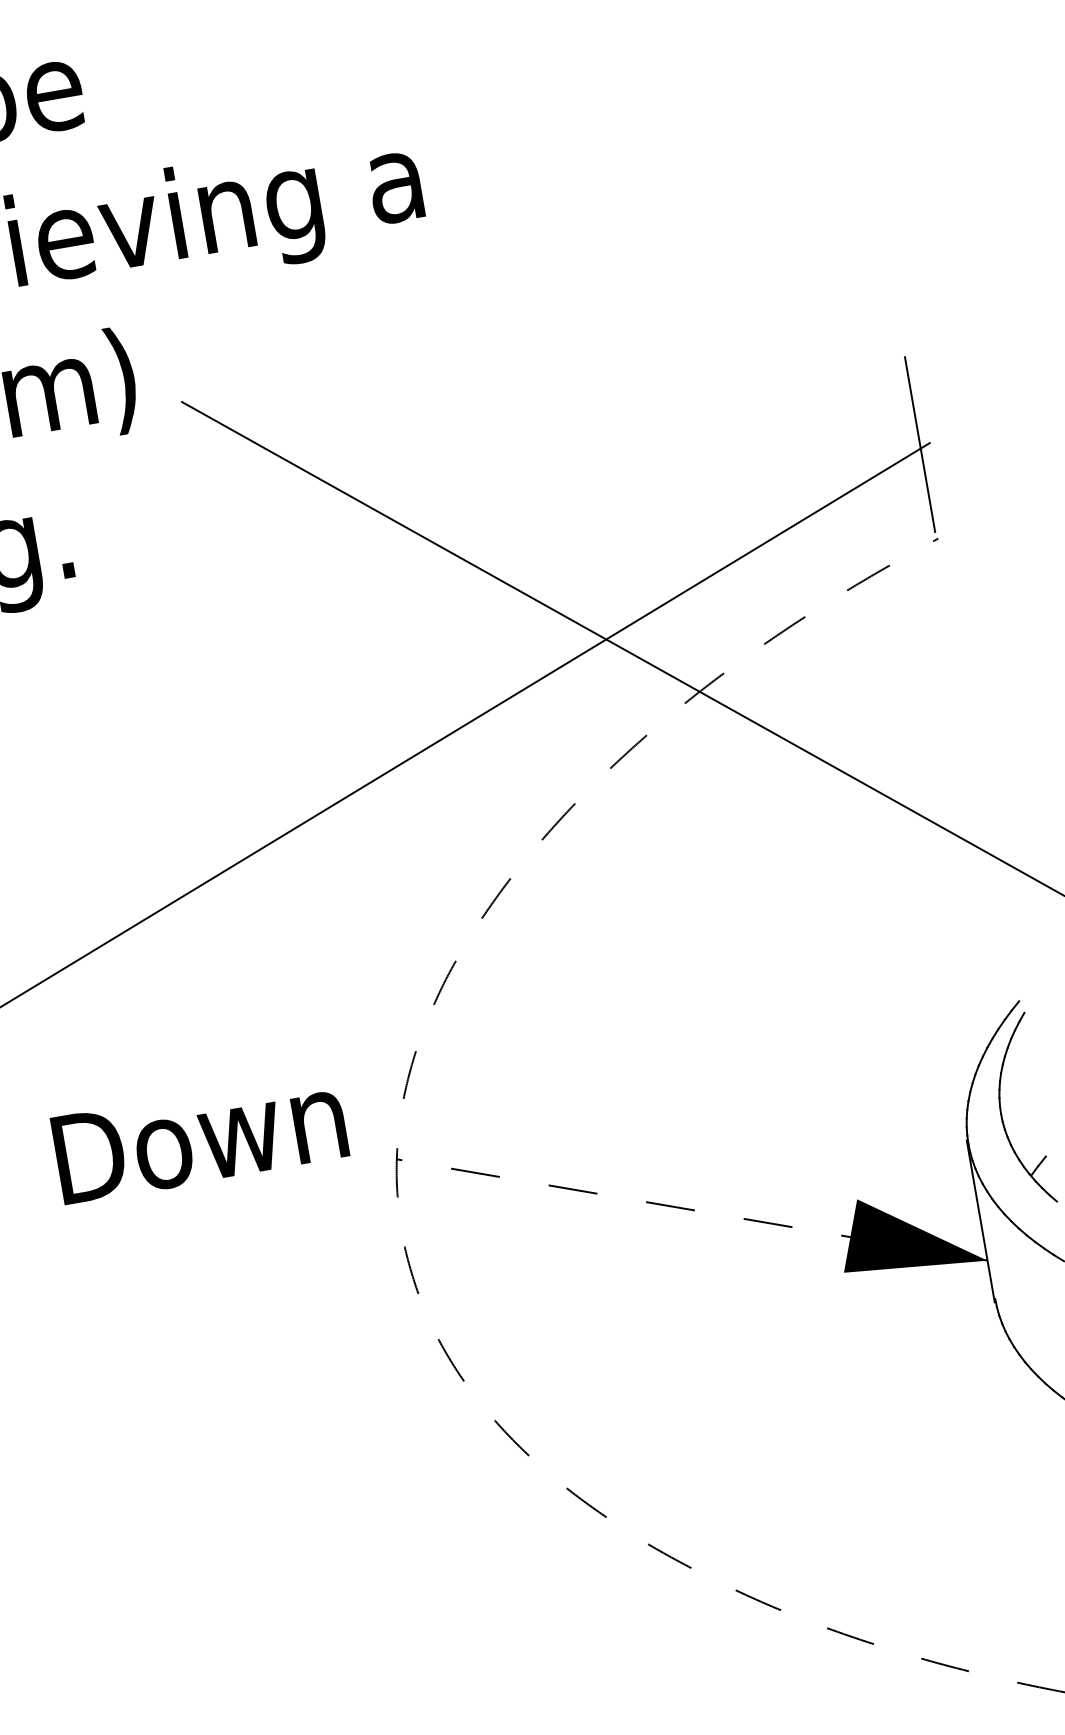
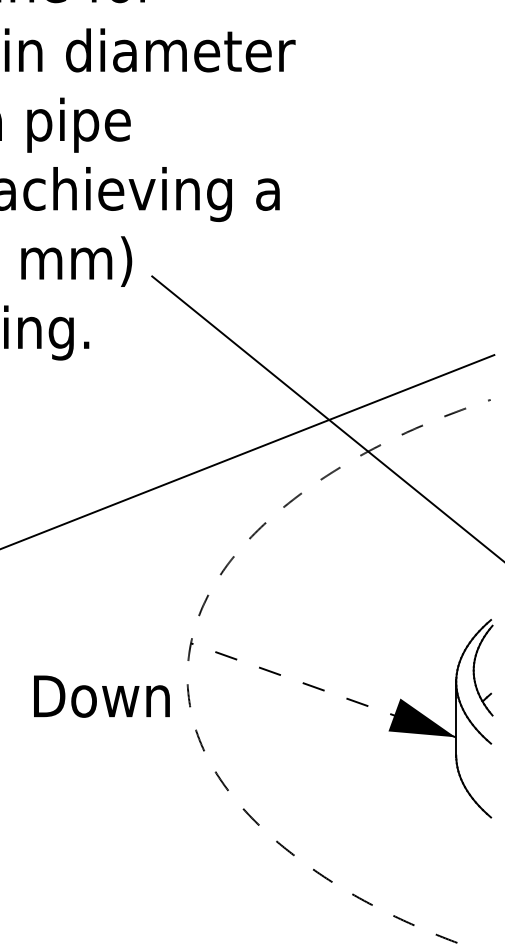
line: (919, 443) -> (489, 354), removed
text: (199, 1137) -> (101, 696), moved

